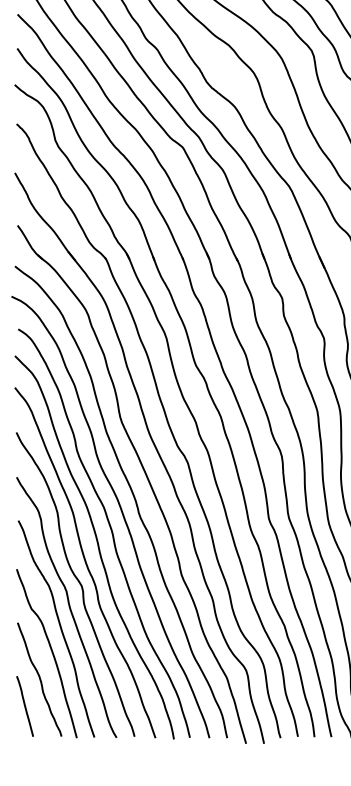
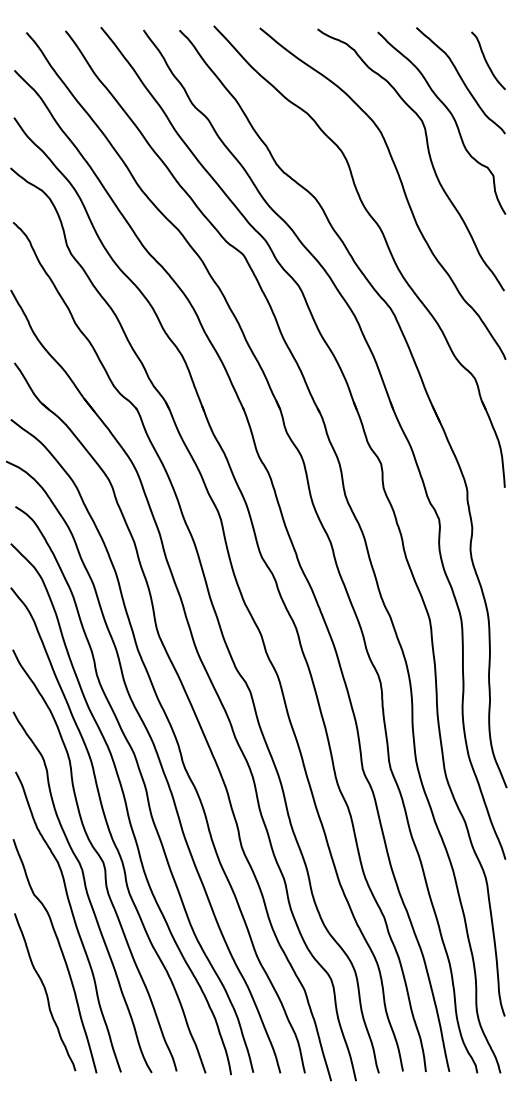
curve: (24, 706) -> (24, 1029), removed

